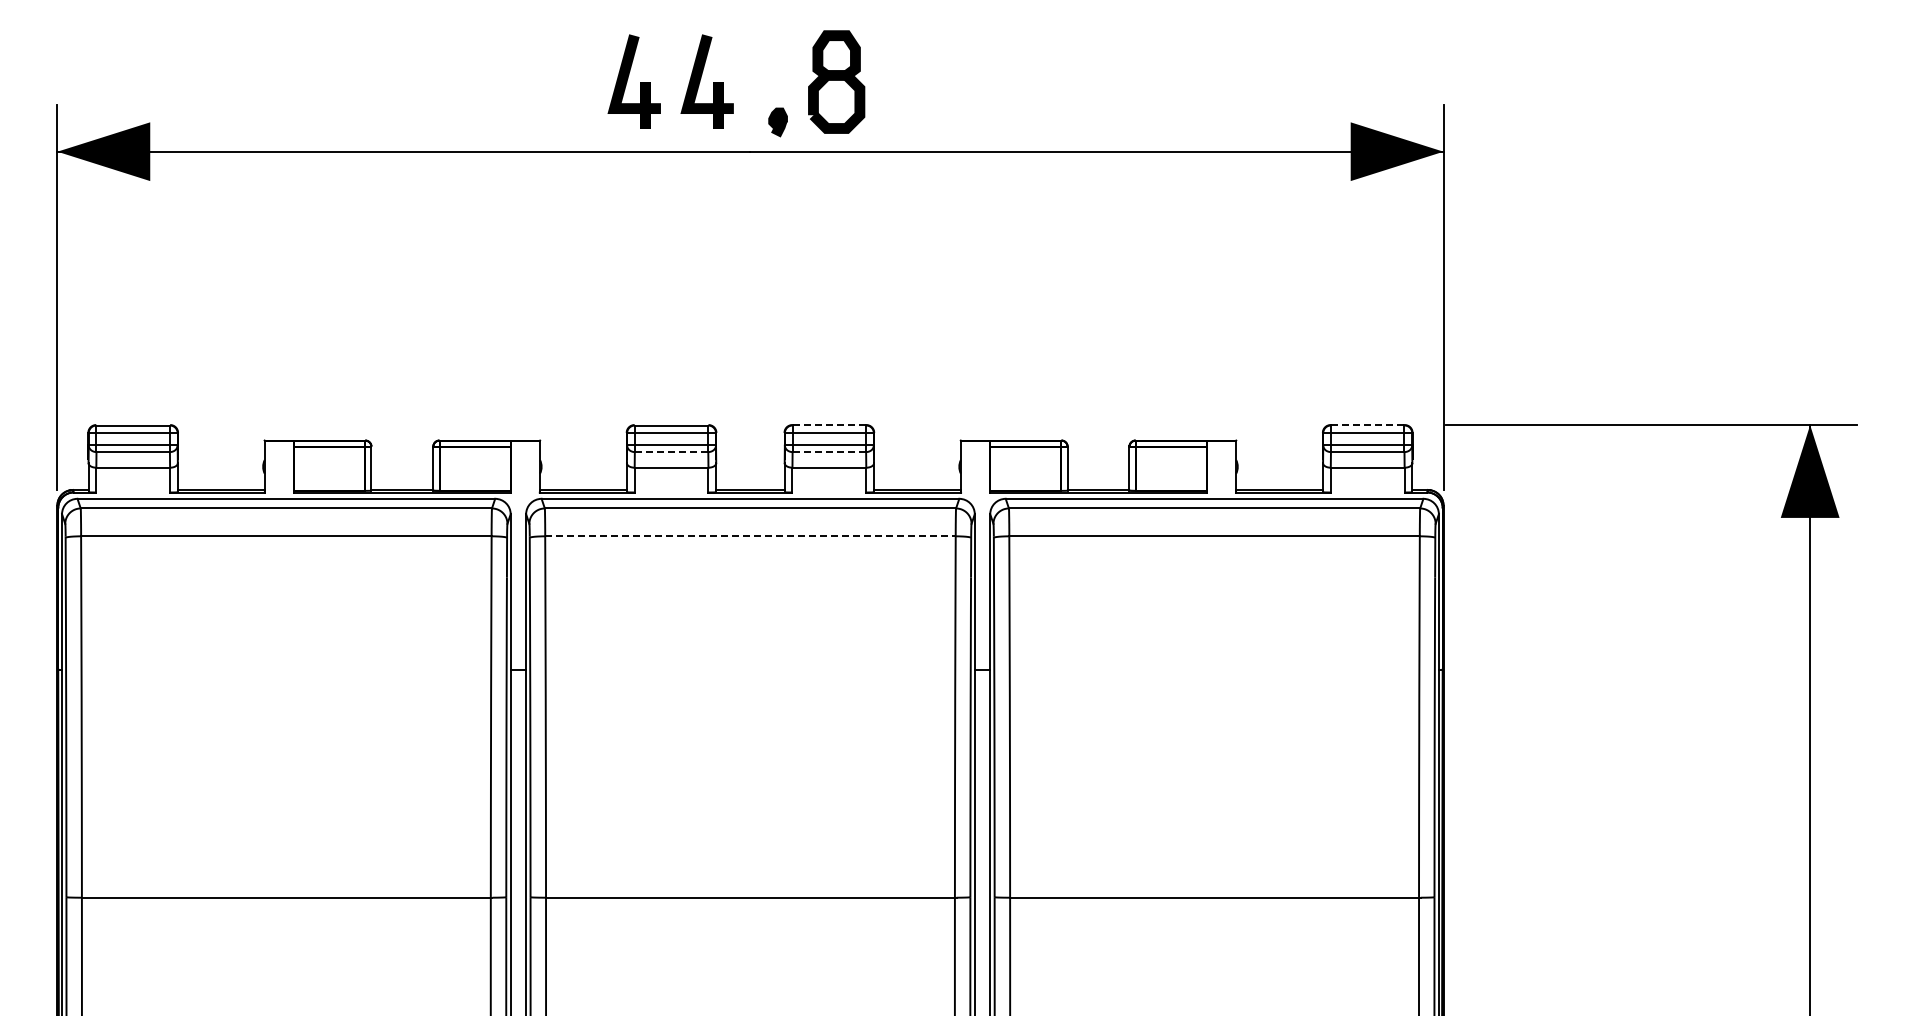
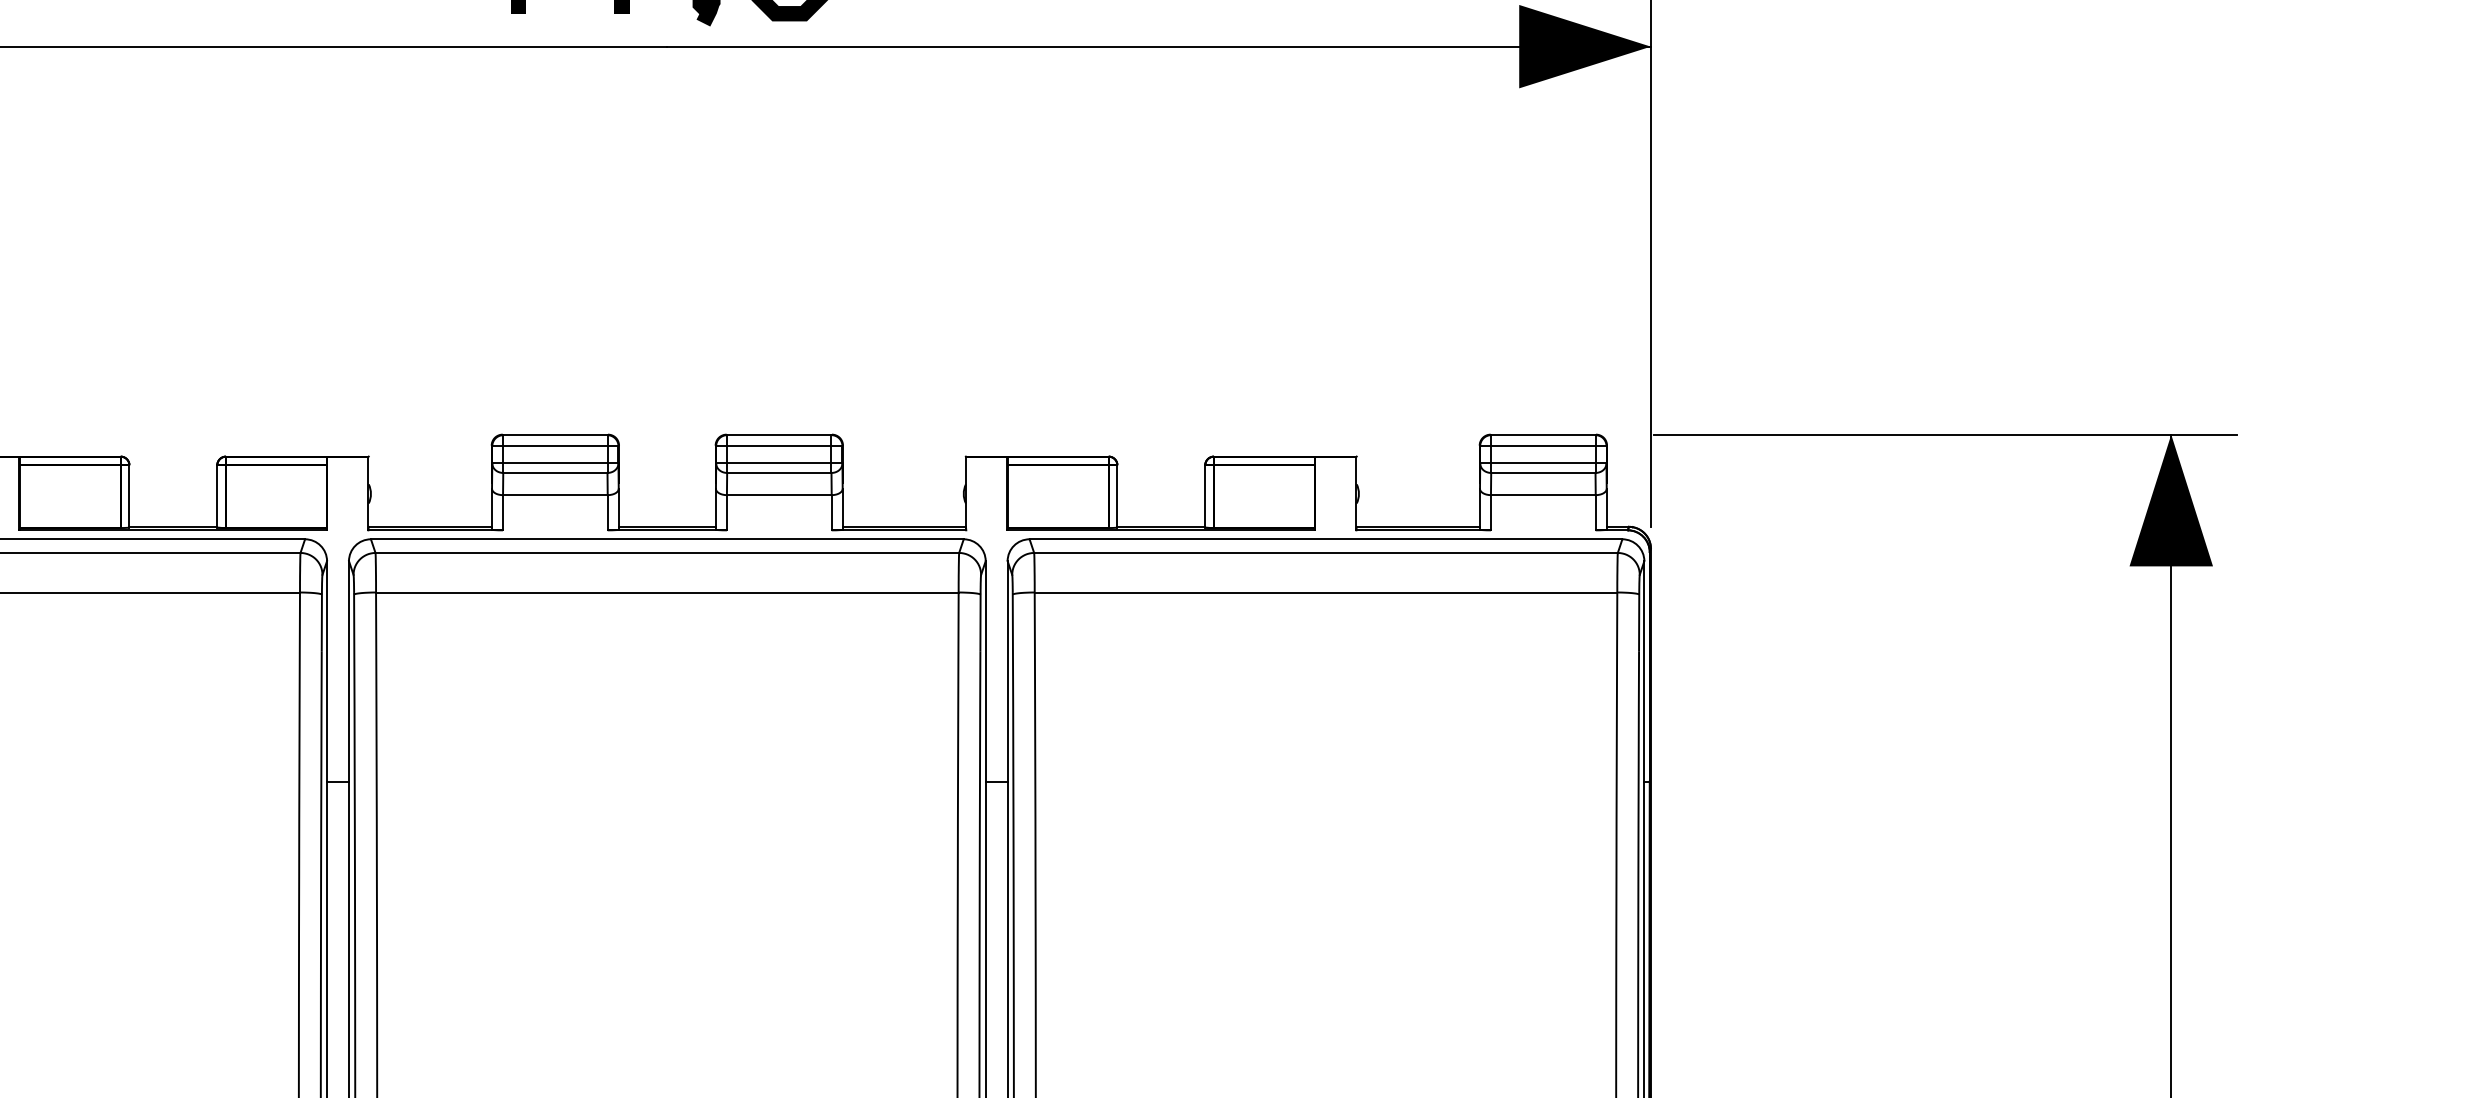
line: (829, 425) -> (779, 435), dashed -> solid
line: (1367, 425) -> (1543, 435), dashed -> solid
line: (671, 452) -> (555, 473), dashed -> solid
line: (829, 452) -> (779, 473), dashed -> solid
line: (750, 536) -> (667, 592), dashed -> solid

